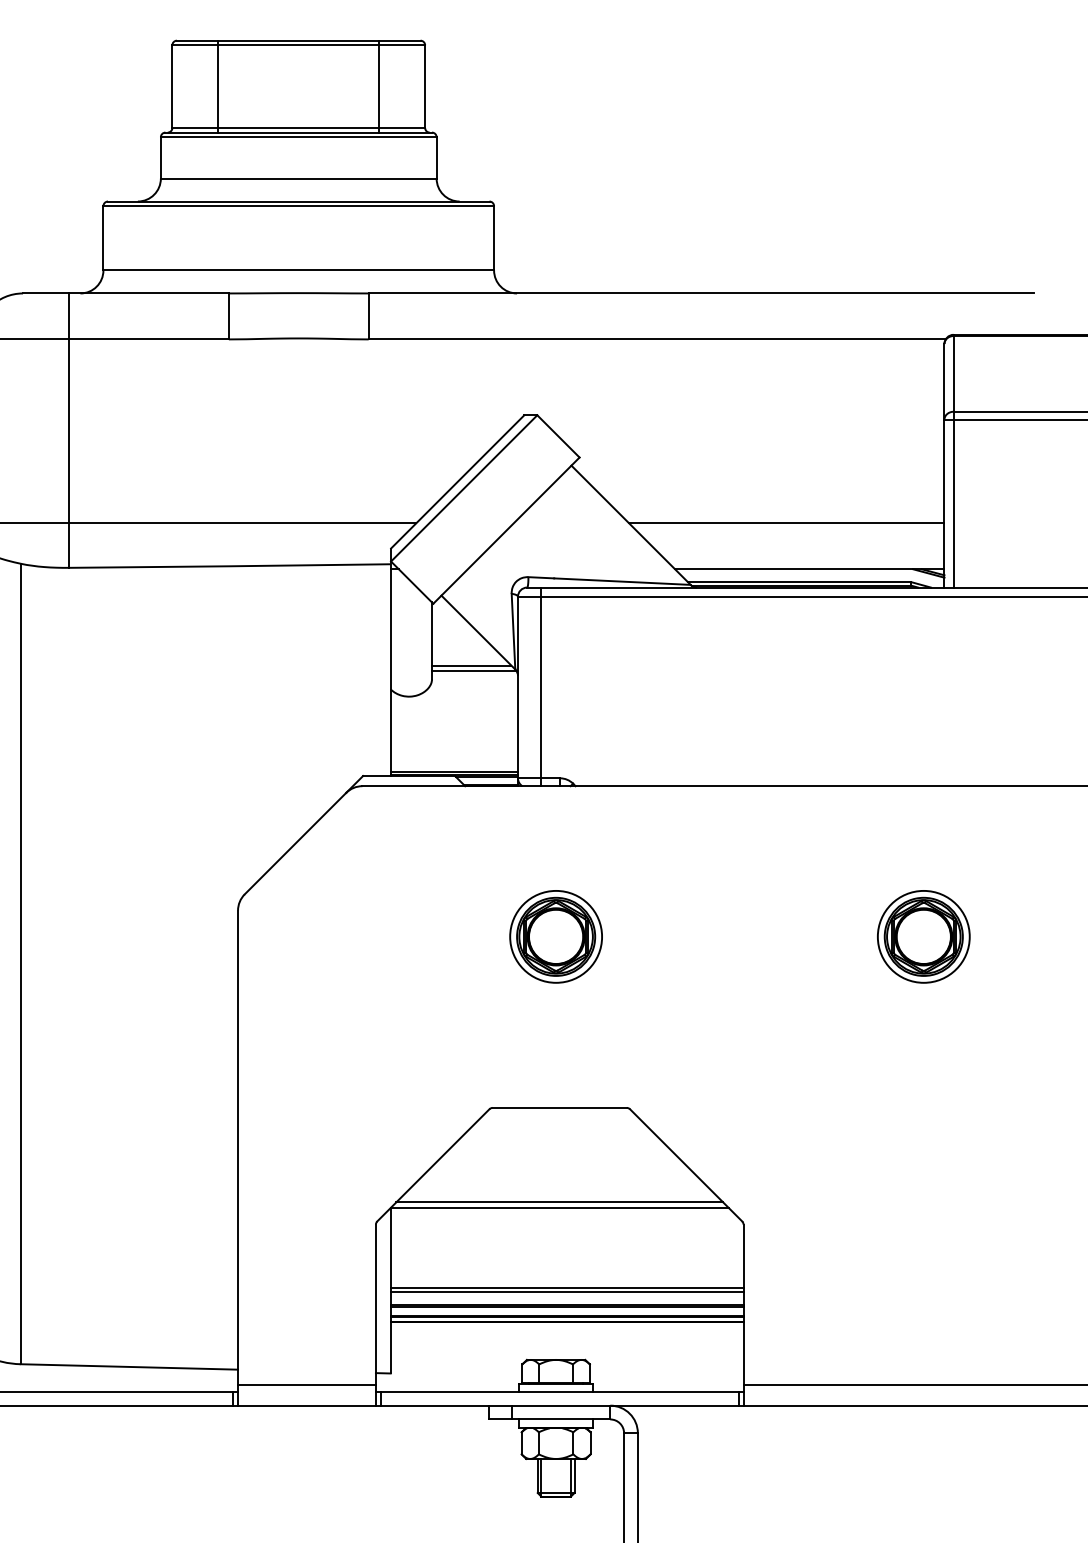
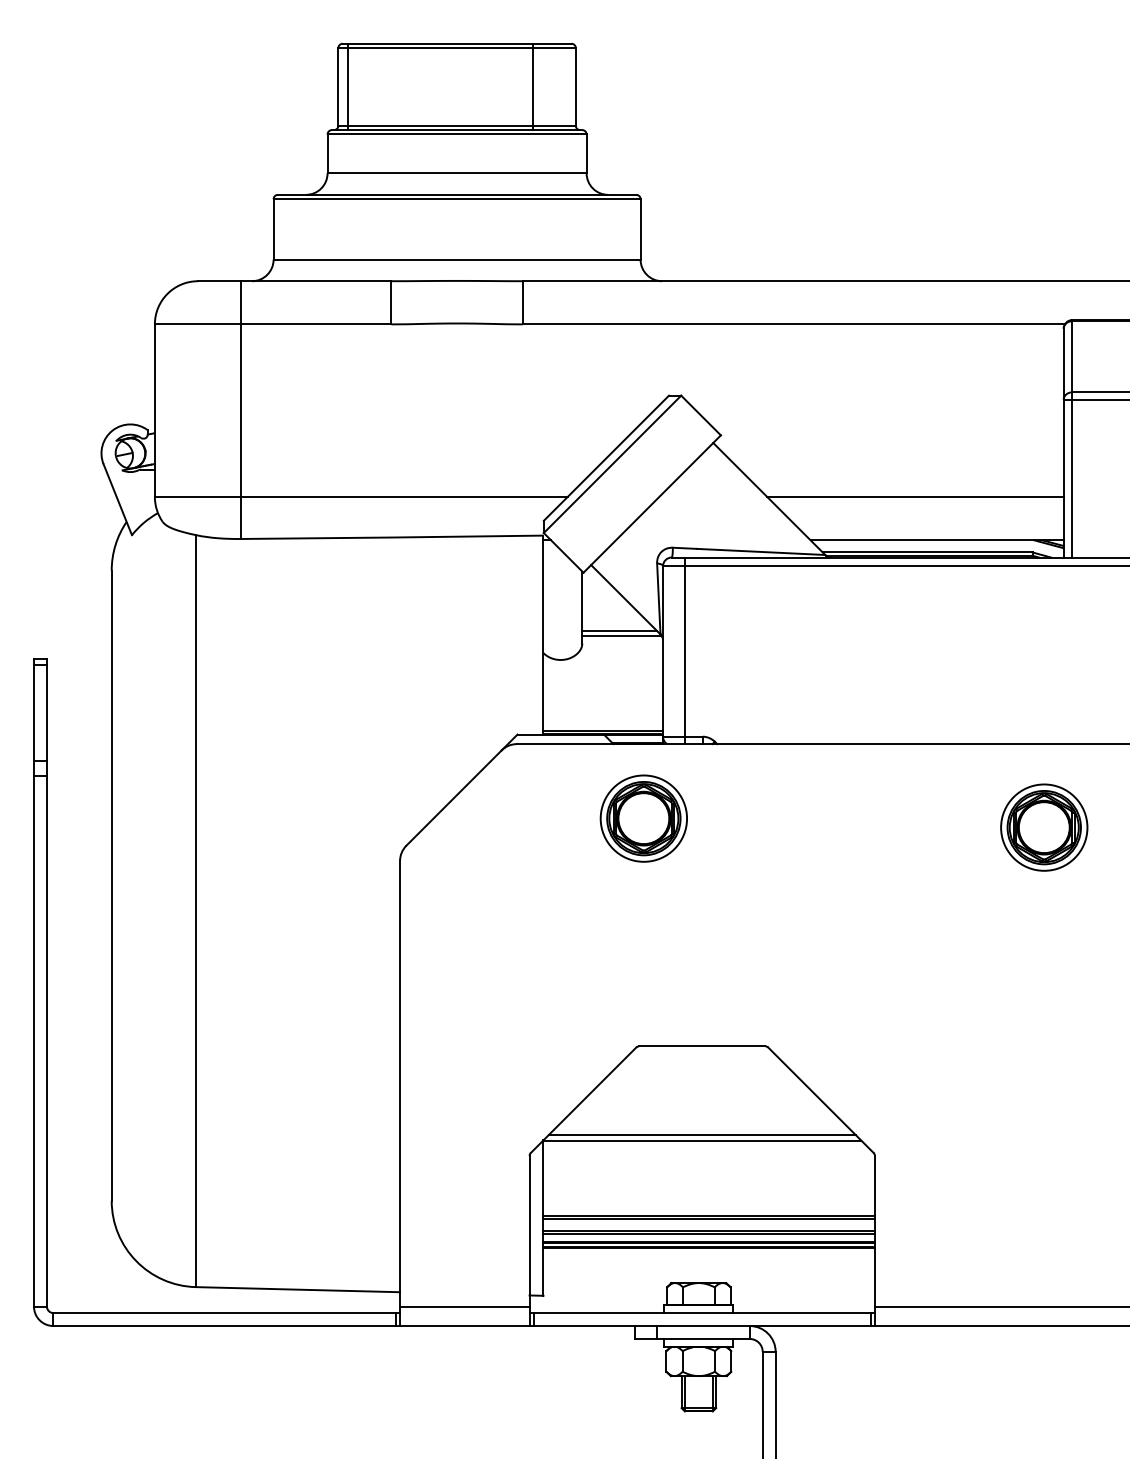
line: (218, 86) -> (347, 86), moved
part: (555, 936) -> (643, 818), moved
part: (924, 936) -> (1044, 827), moved

